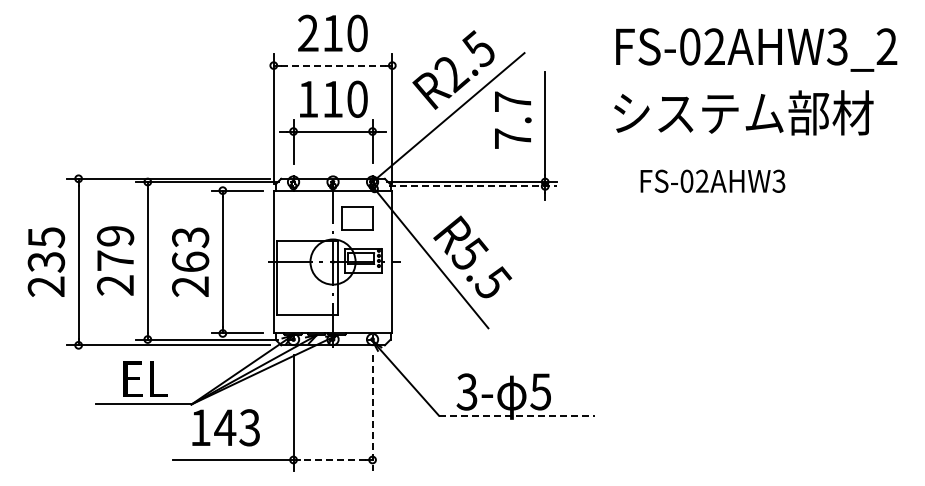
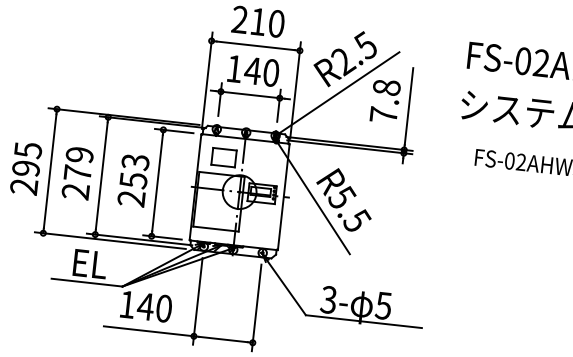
line: (333, 65) -> (256, 45), dashed -> solid
text: (332, 99) -> (252, 71), 110 -> 140
text: (512, 101) -> (386, 87), 7.7 -> 7.8
line: (472, 186) -> (349, 147), dashed -> solid
part: (357, 218) -> (224, 157), moved
text: (190, 261) -> (133, 179), 263 -> 253
text: (46, 262) -> (26, 168), 235 -> 295
line: (372, 413) -> (256, 308), dashed -> solid
line: (516, 415) -> (363, 321), dashed -> solid
text: (249, 427) -> (163, 308), 143 -> 140
line: (333, 459) -> (223, 339), dashed -> solid

